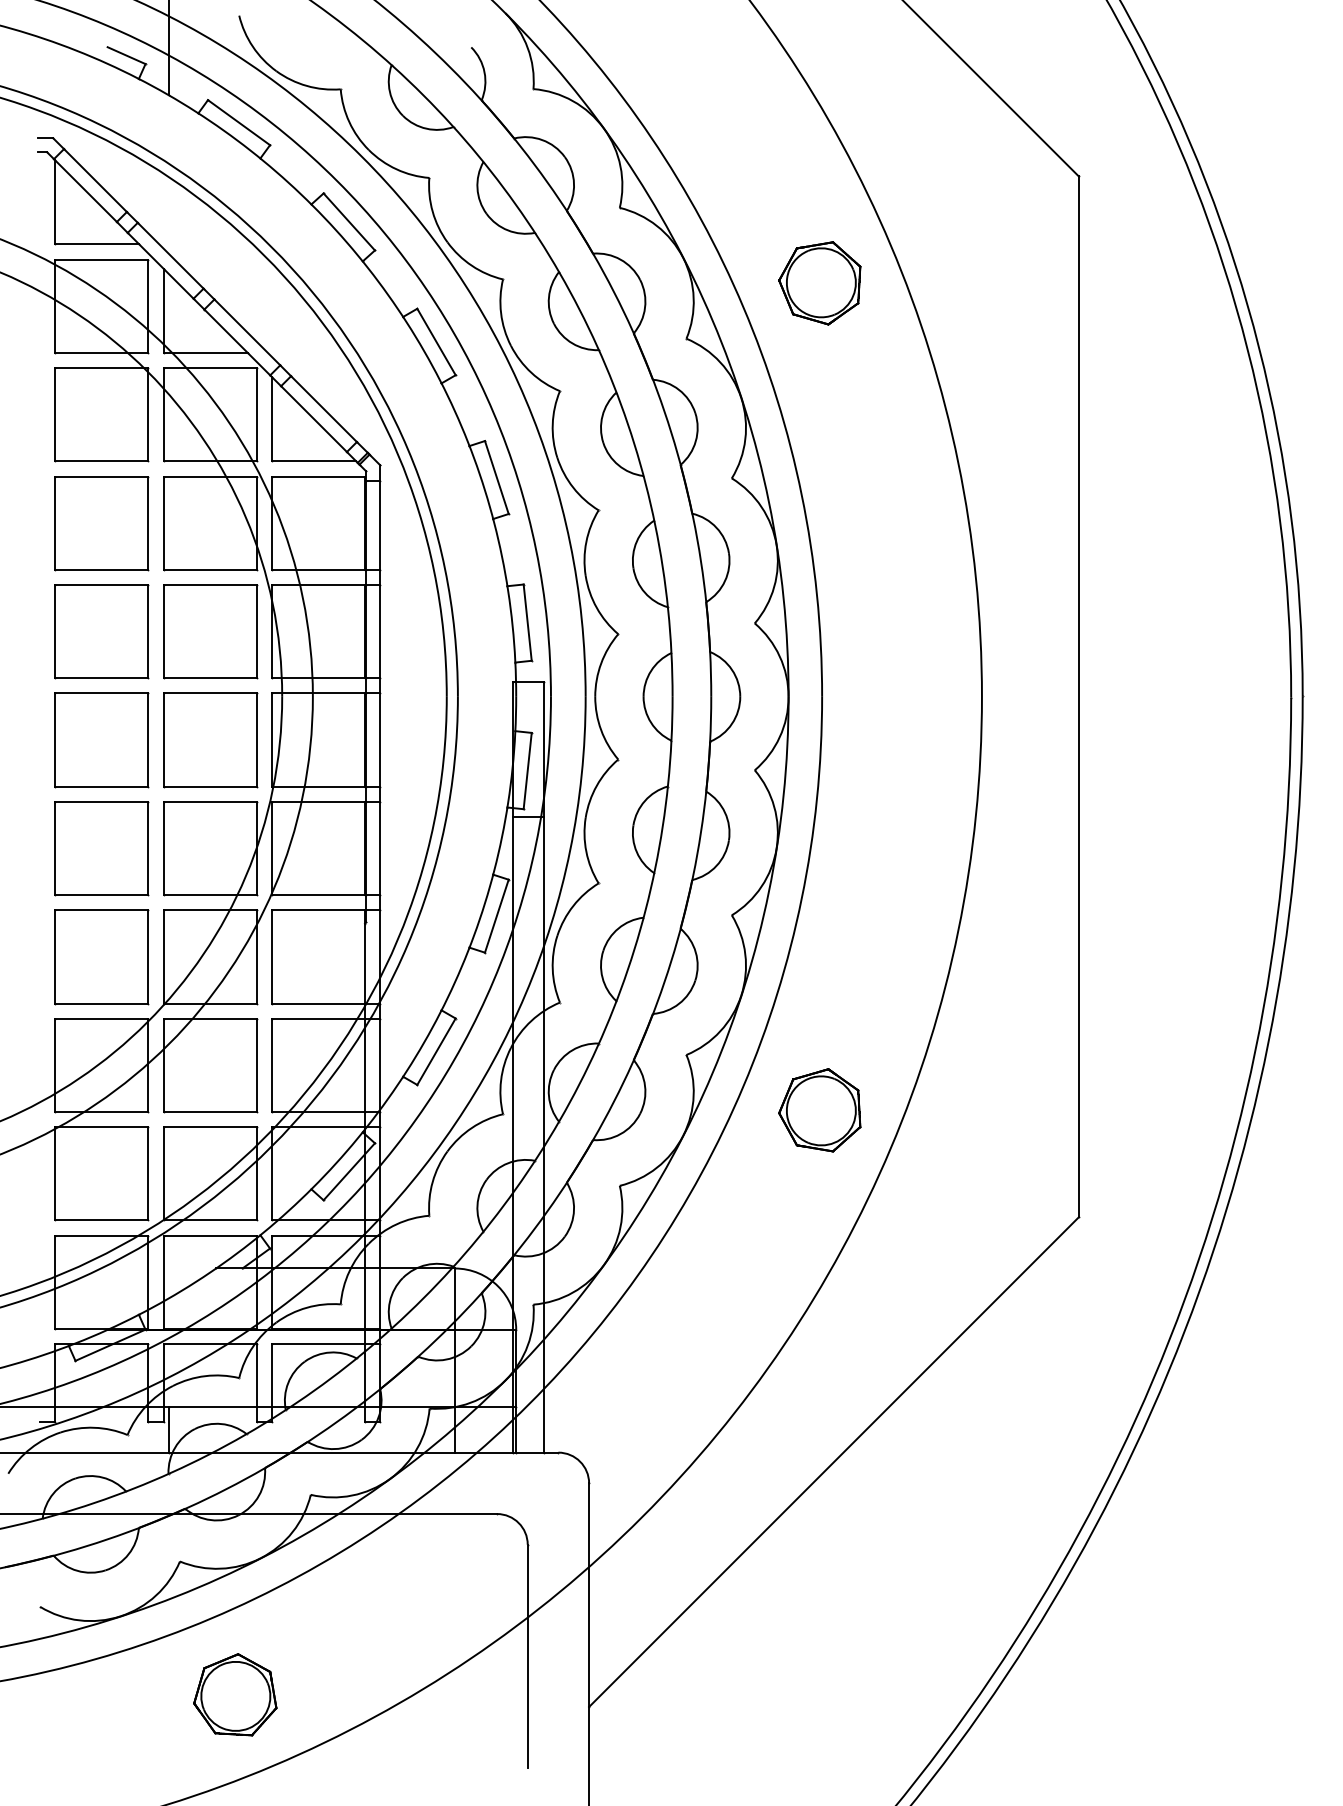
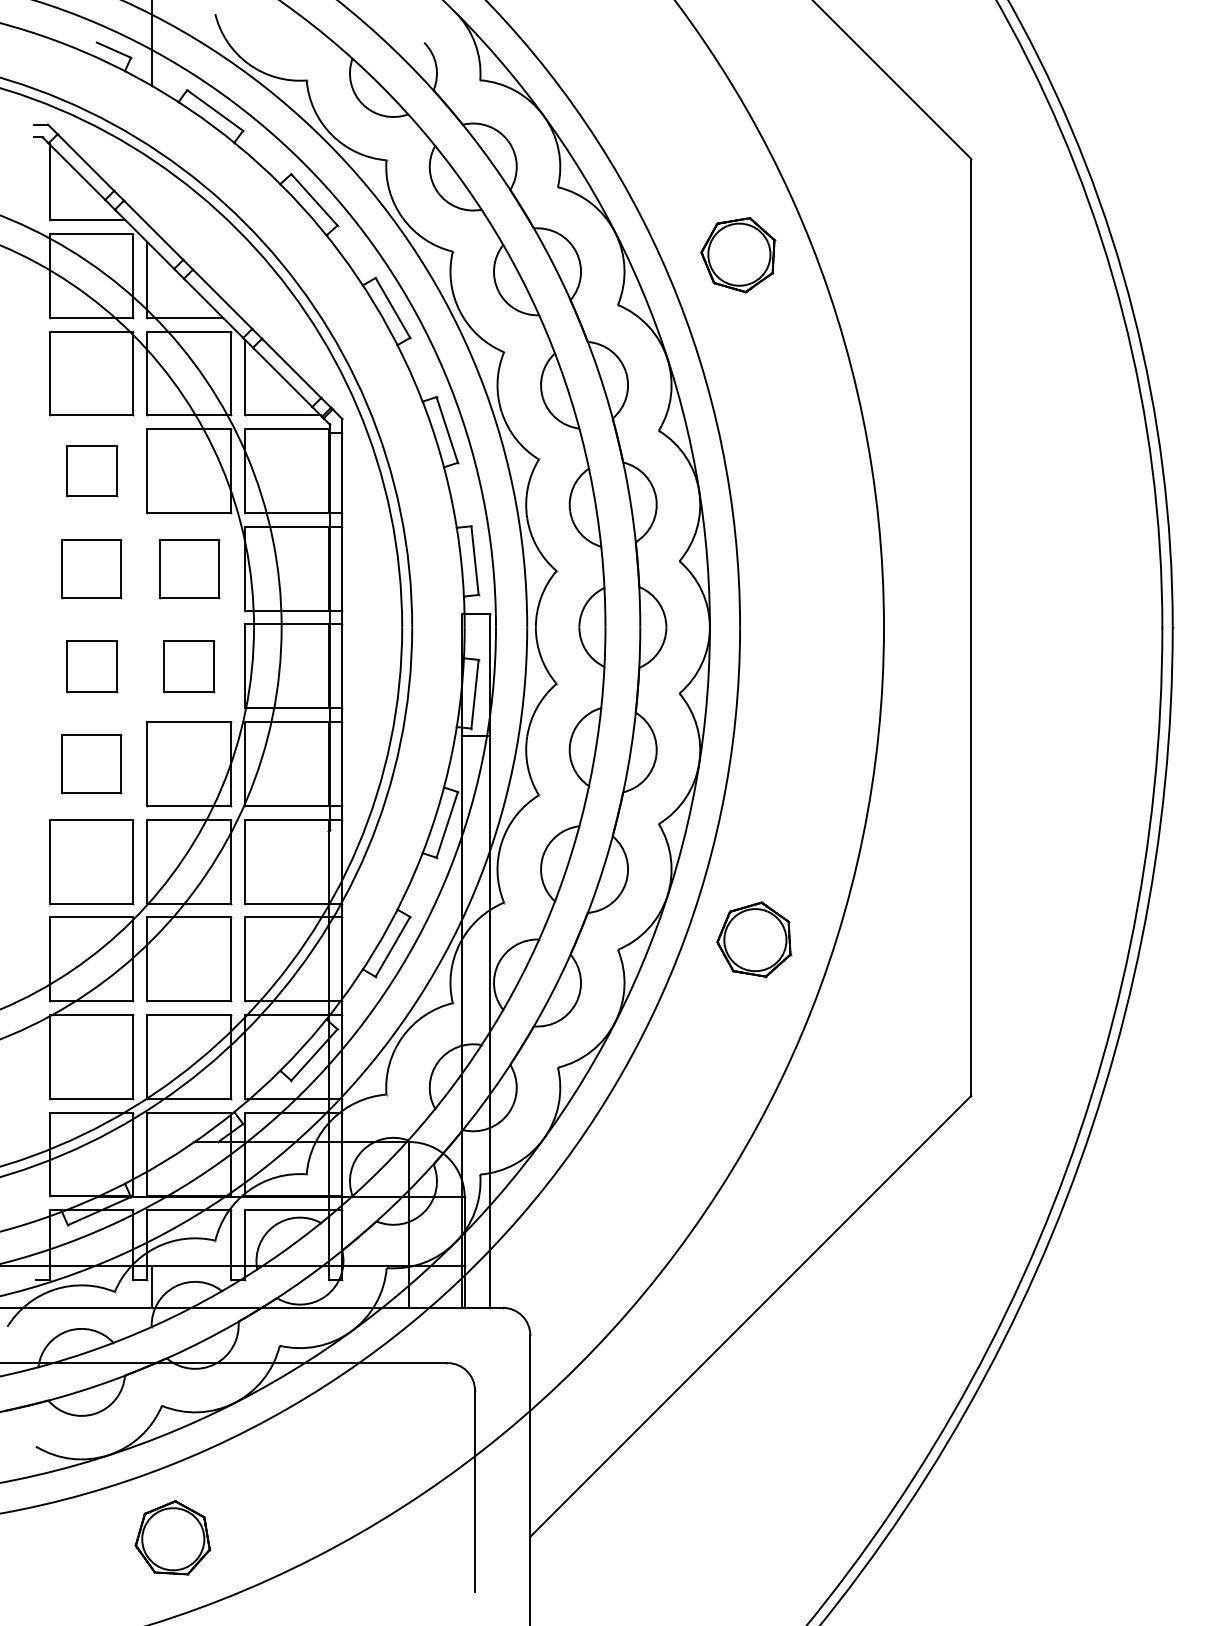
part: (101, 523) -> (91, 471), size x0.6
part: (101, 632) -> (91, 569), size x0.7
part: (210, 632) -> (189, 569), size x0.7
part: (101, 740) -> (91, 666), size x0.6
part: (210, 740) -> (189, 666), size x0.6
part: (101, 849) -> (91, 764), size x0.7
part: (820, 1110) -> (754, 939), moved
part: (234, 1694) -> (172, 1537), moved

